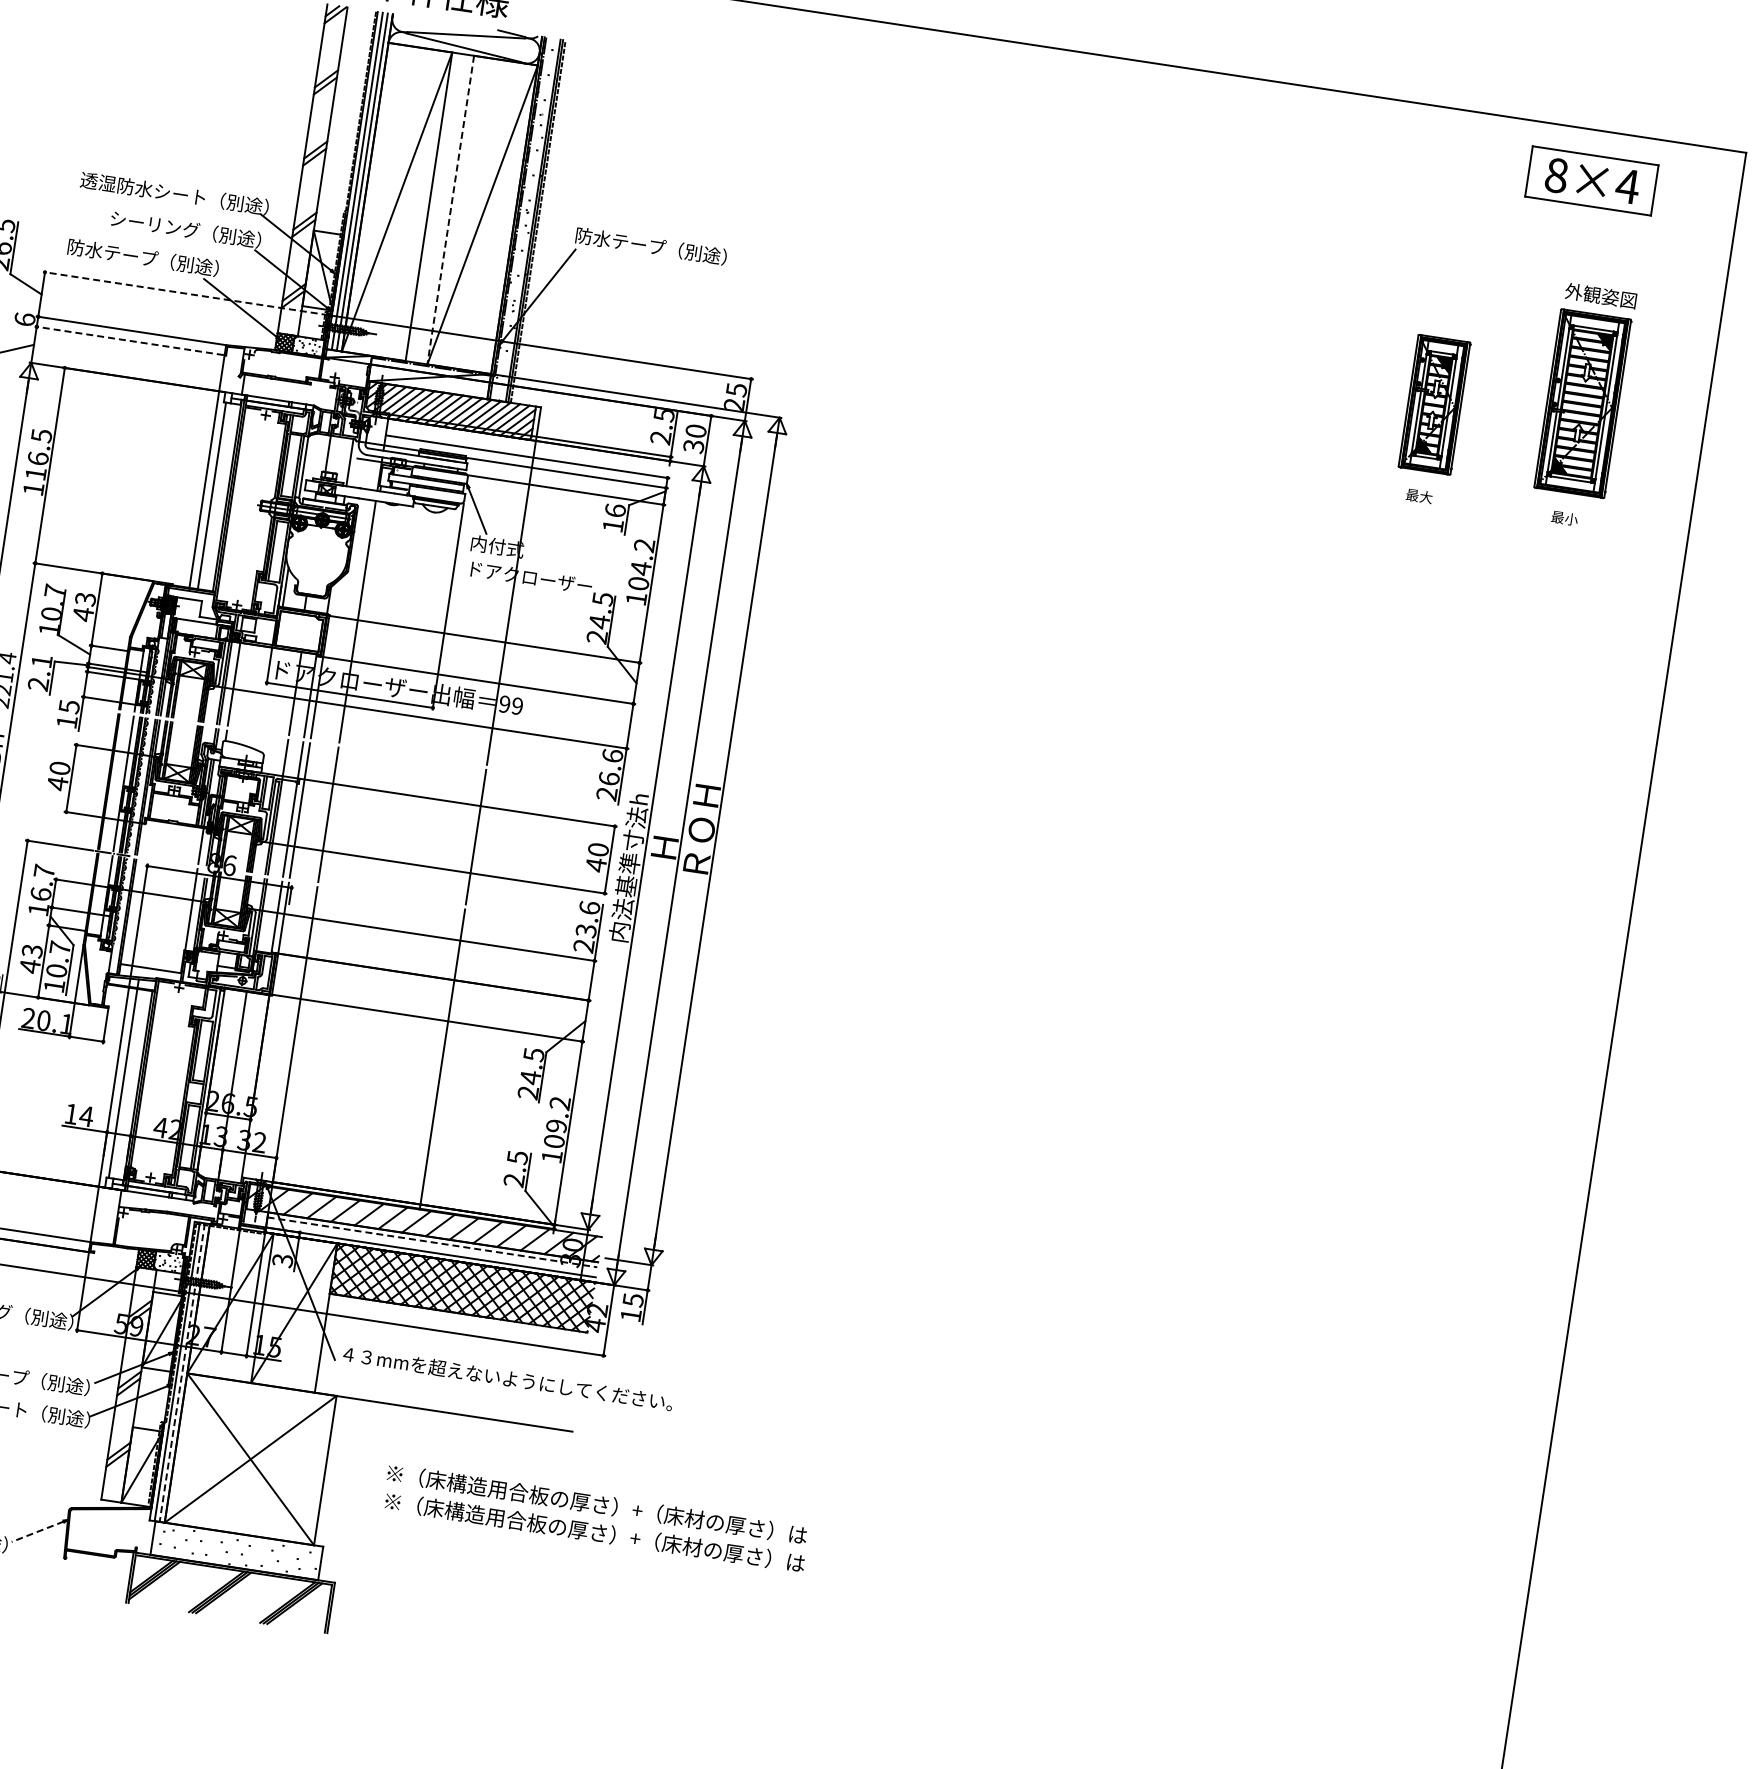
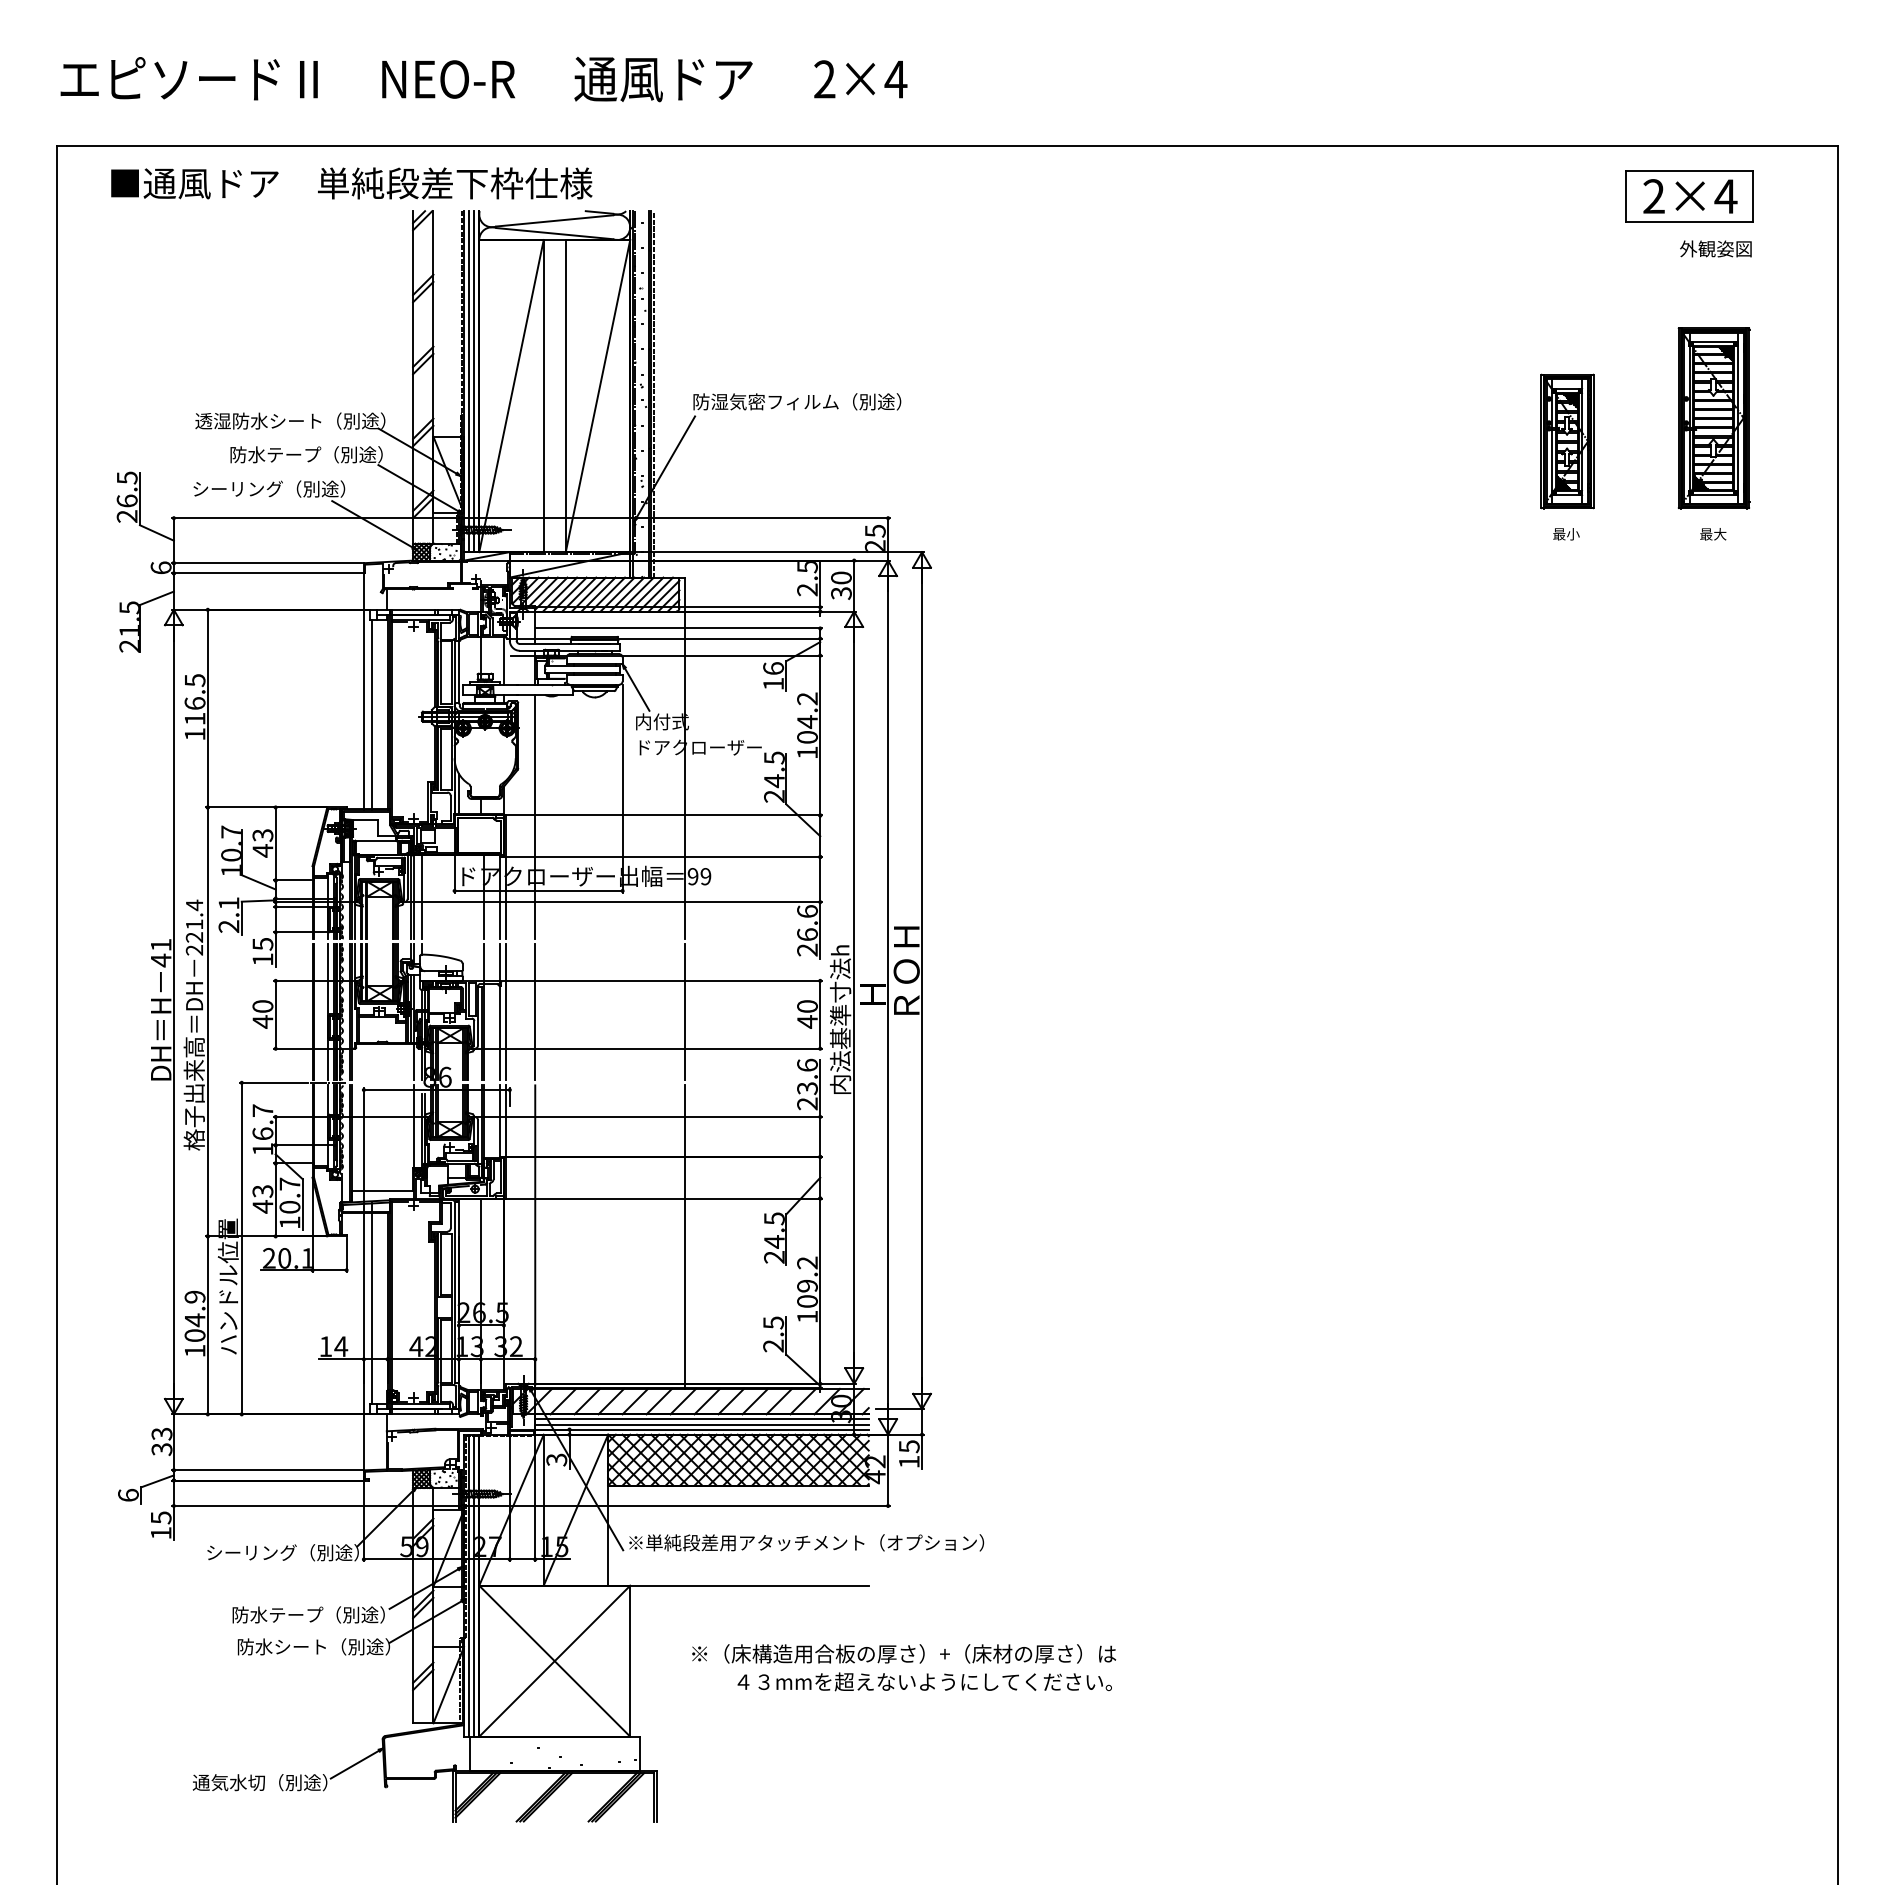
text: (1556, 175) -> (1653, 196), 8×4 -> 2×4
line: (450, 210) -> (565, 396), dashed -> solid
text: (155, 224) -> (275, 454), シーリング（別途） -> 防水テープ（別途）
text: (687, 251) -> (806, 401), 防水テープ（別途） -> 防湿気密フィルム（別途）
text: (113, 252) -> (238, 488), 防水テープ（別途） -> シーリング（別途）
line: (184, 293) -> (315, 518), dashed -> solid
text: (1600, 295) -> (1715, 248), moved
line: (129, 340) -> (267, 573), dashed -> solid
text: (1426, 496) -> (1573, 533), 最大 -> 最小
text: (1571, 520) -> (1720, 535), 最小 -> 最大
line: (432, 1242) -> (702, 1419), dashed -> solid
line: (431, 1247) -> (701, 1424), added
line: (182, 1372) -> (474, 1585), dashed -> solid
text: (517, 1379) -> (806, 1542), ４３mmを超えないようにしてください。 -> ※単純段差用アタッチメント（オプション）
line: (38, 1531) -> (355, 1764), dashed -> solid
text: (595, 1532) -> (906, 1681), ※（床構造用合板の厚さ）+（床材の厚さ）は -> ４３mmを超えないようにしてください。

